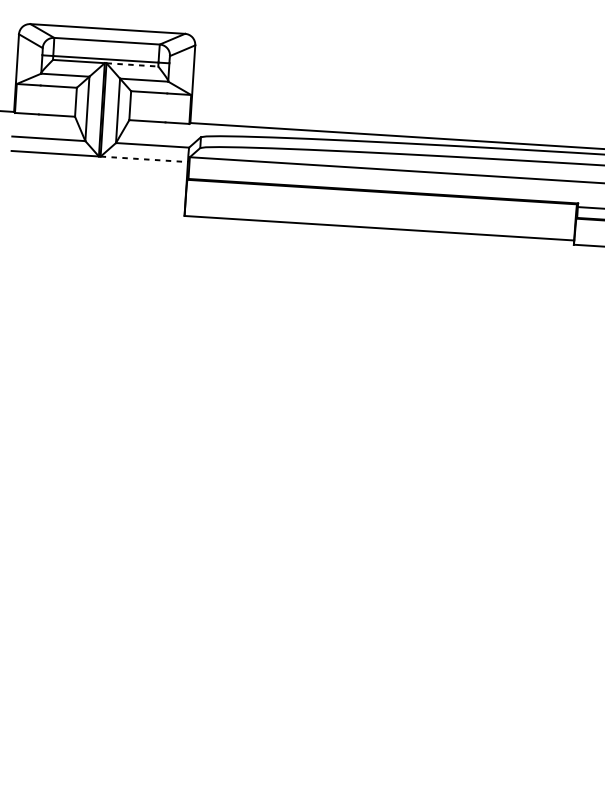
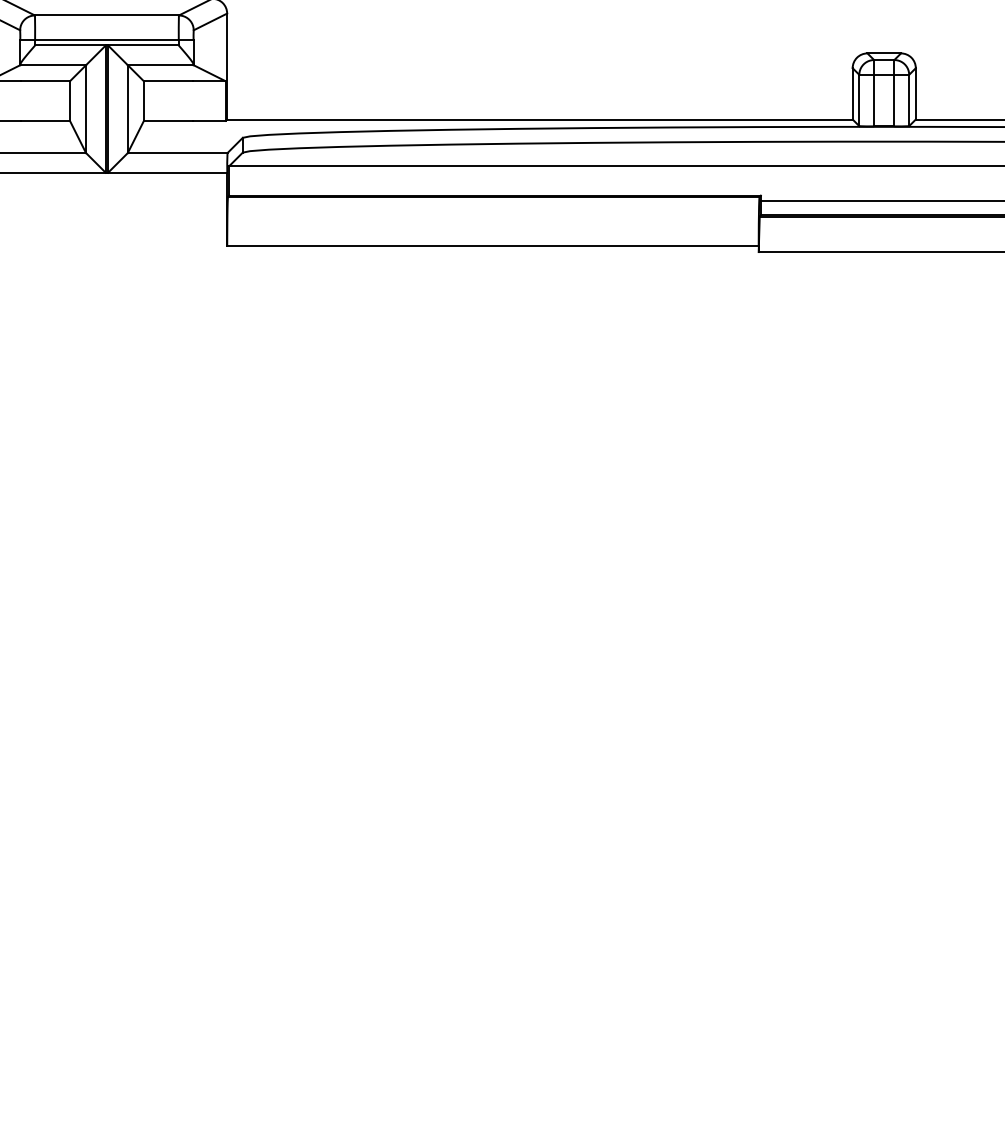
line: (132, 64) -> (143, 45), dashed -> solid
line: (144, 159) -> (167, 172), dashed -> solid

